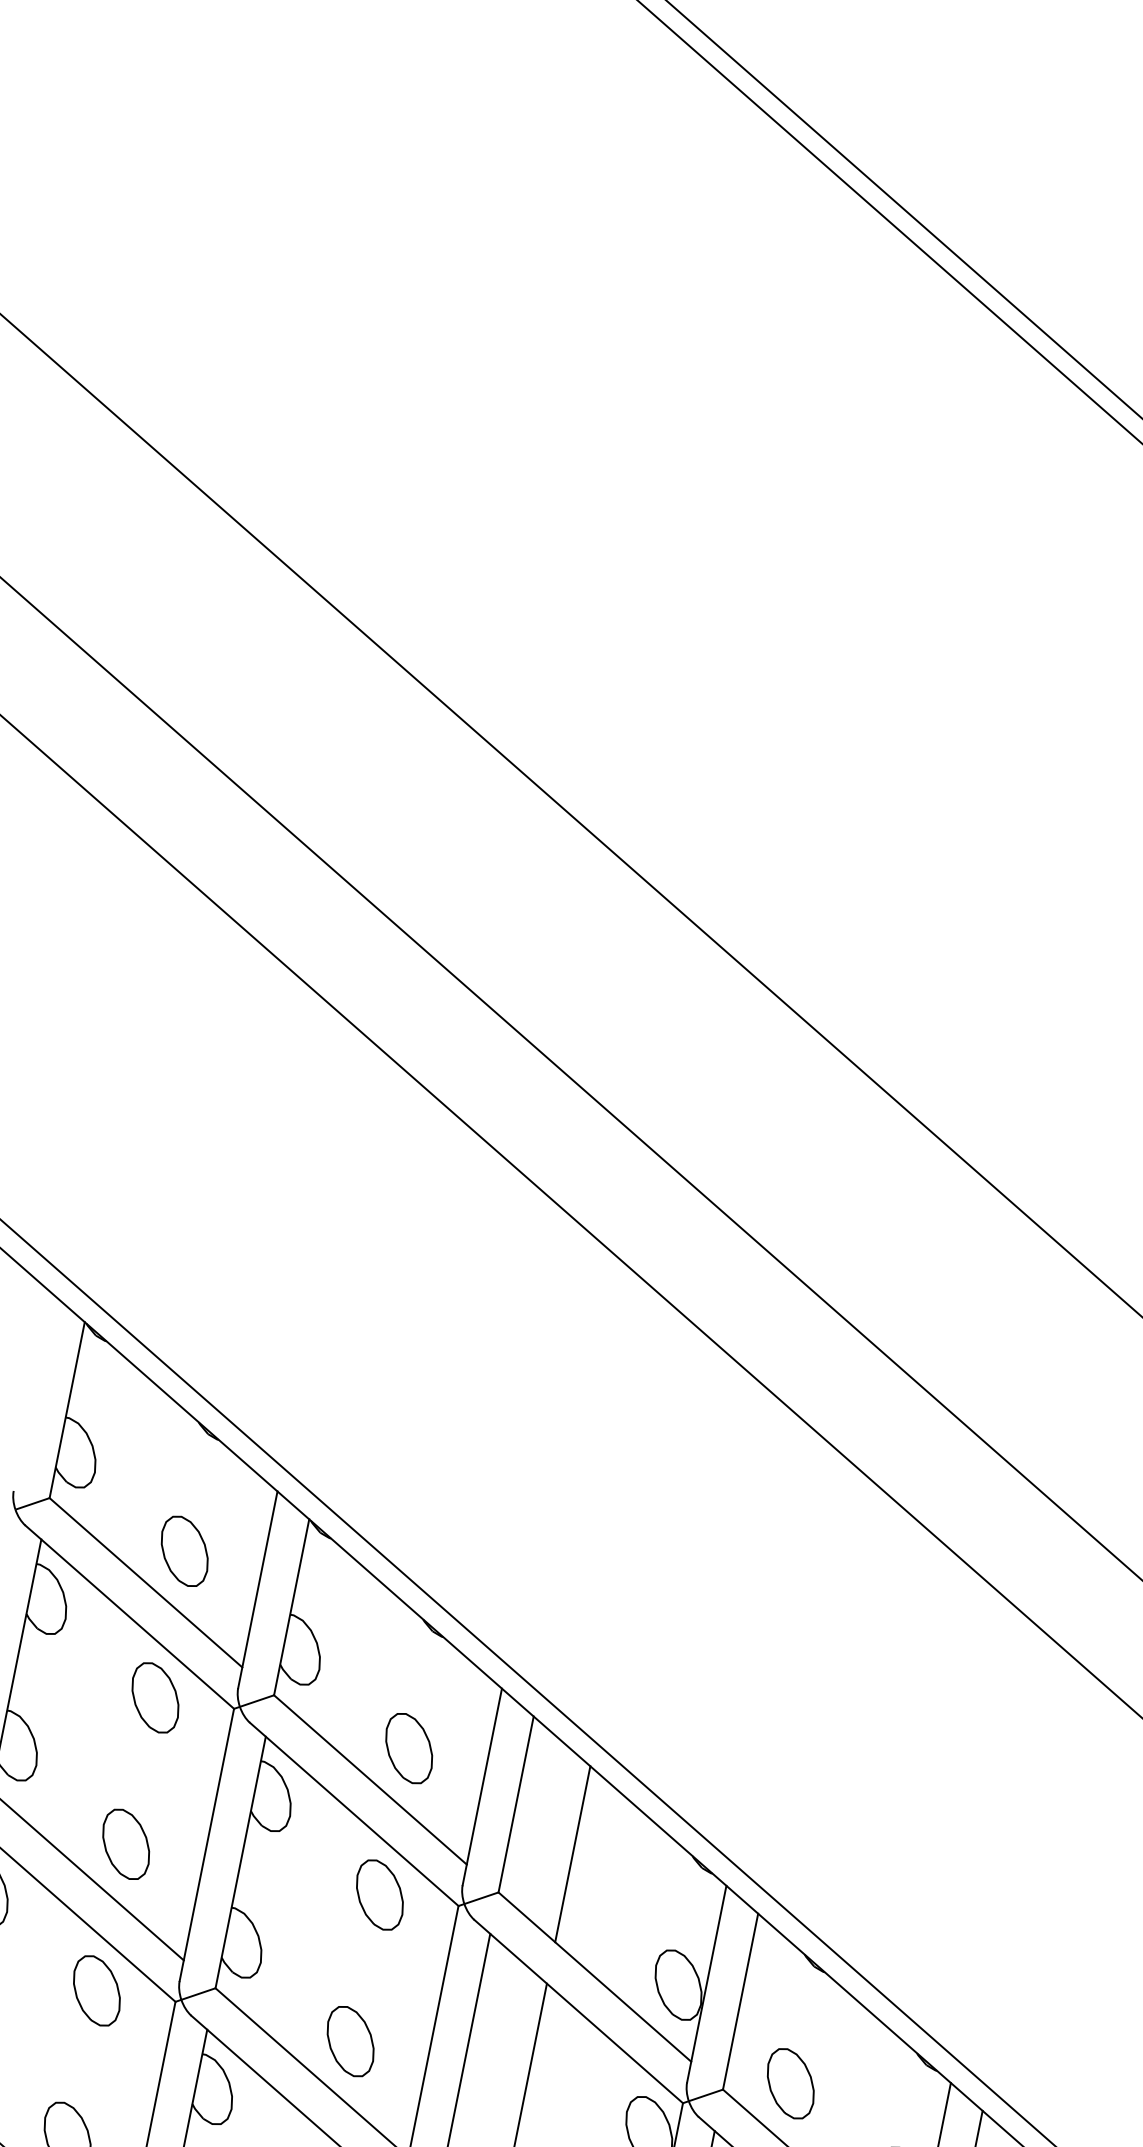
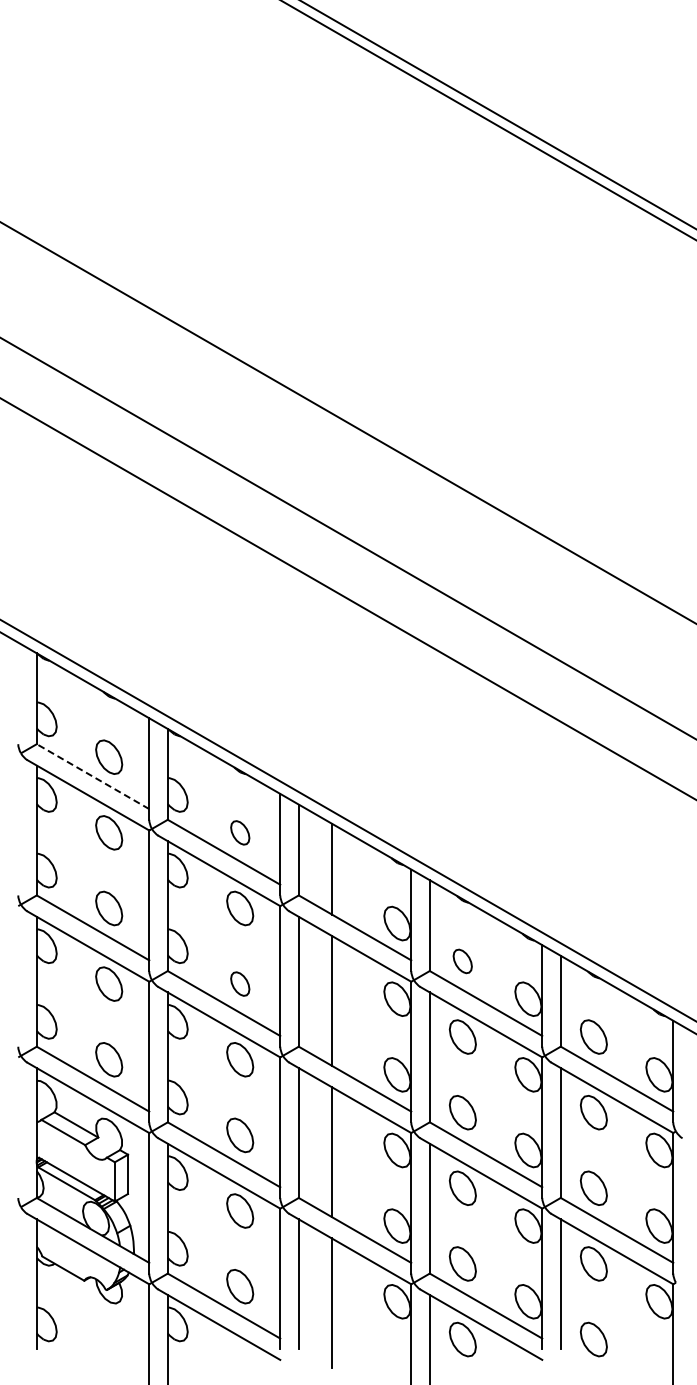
line: (146, 1582) -> (93, 776), solid -> dashed
part: (409, 1748) -> (240, 832), size x0.7
part: (351, 2040) -> (240, 983), size x0.7
part: (790, 2083) -> (462, 961), size x0.7

